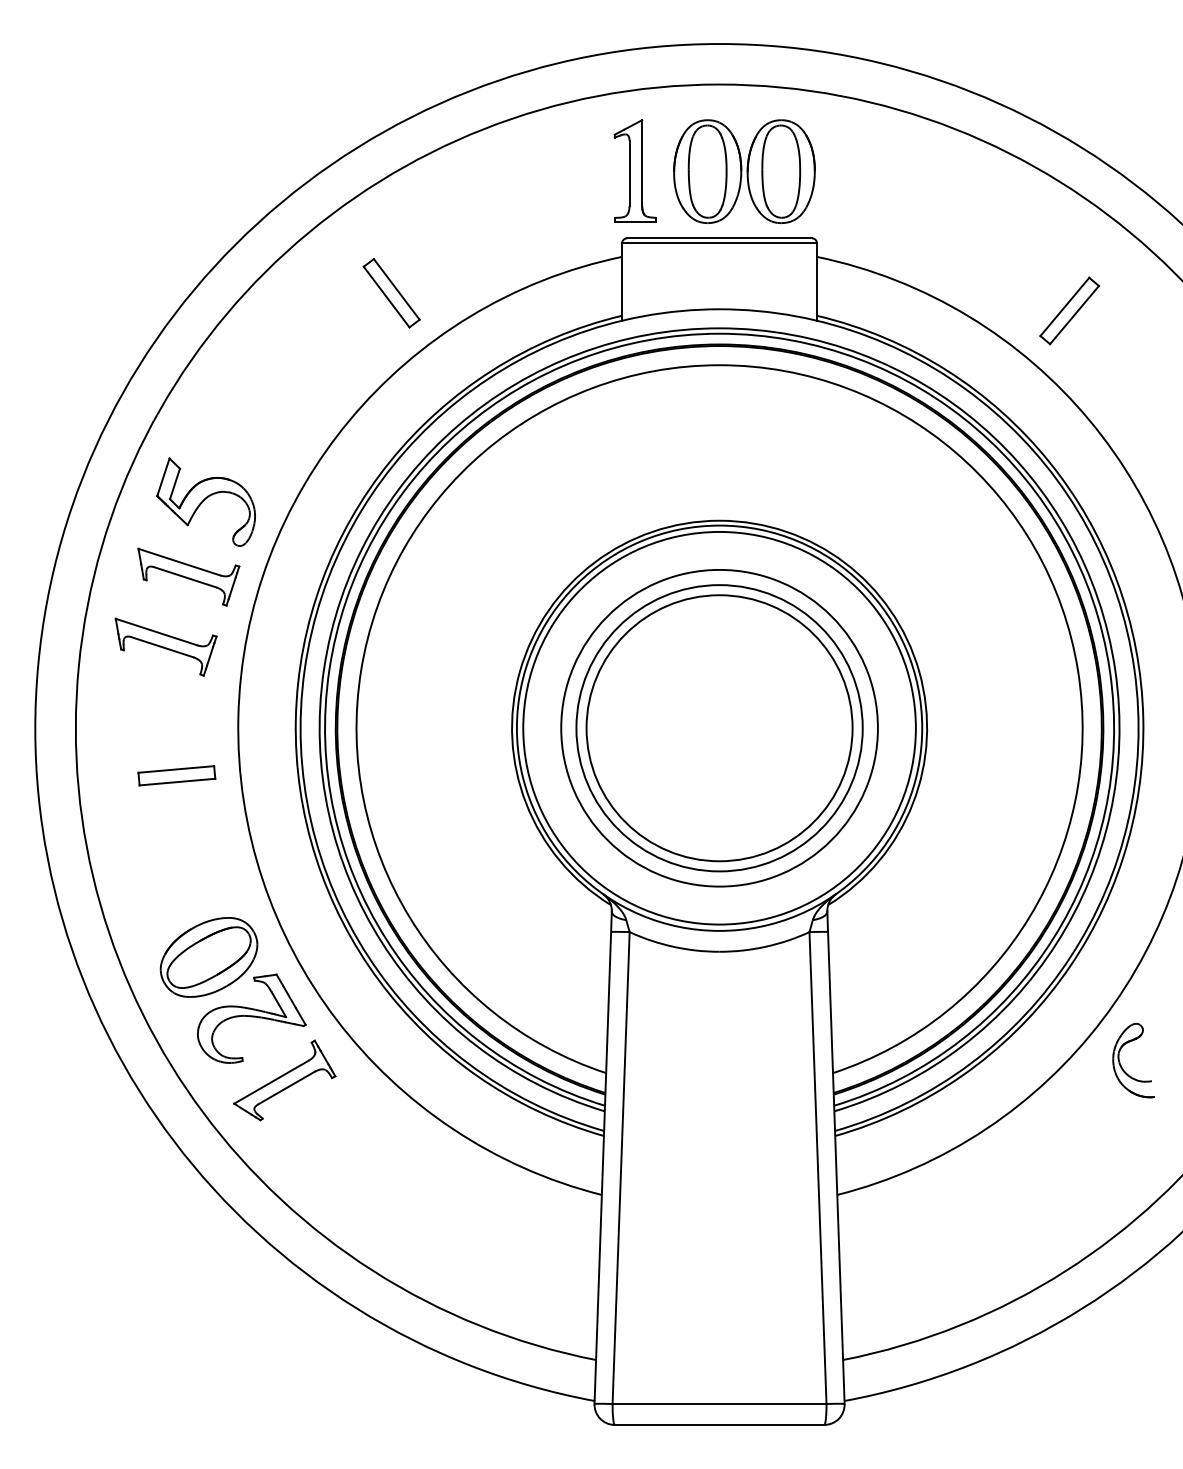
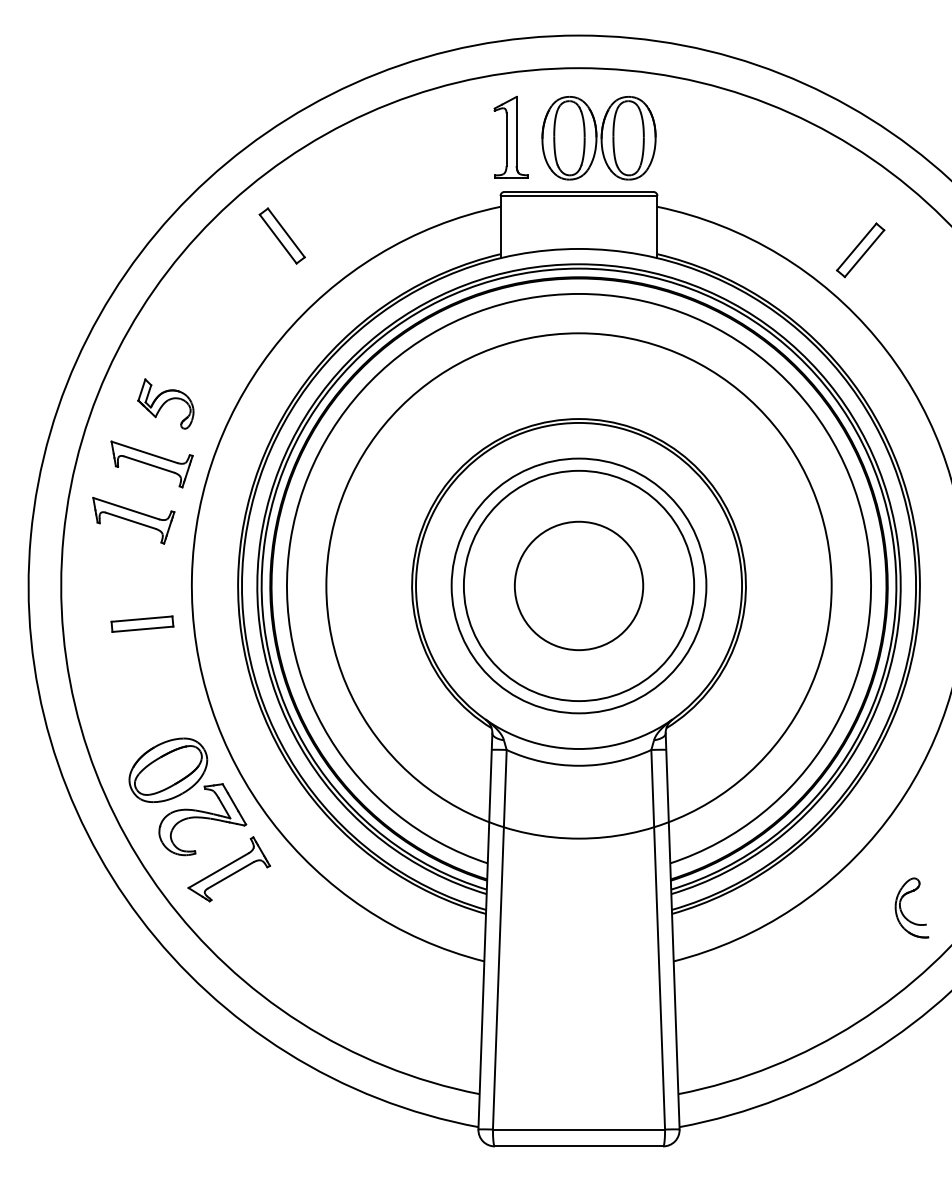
part: (391, 293) -> (282, 236), moved
part: (205, 501) -> (165, 403), size x0.7
circle: (719, 727) -> (578, 585), size x1.6
circle: (719, 728) -> (578, 586), size x0.6
part: (1123, 1068) -> (903, 914), moved

